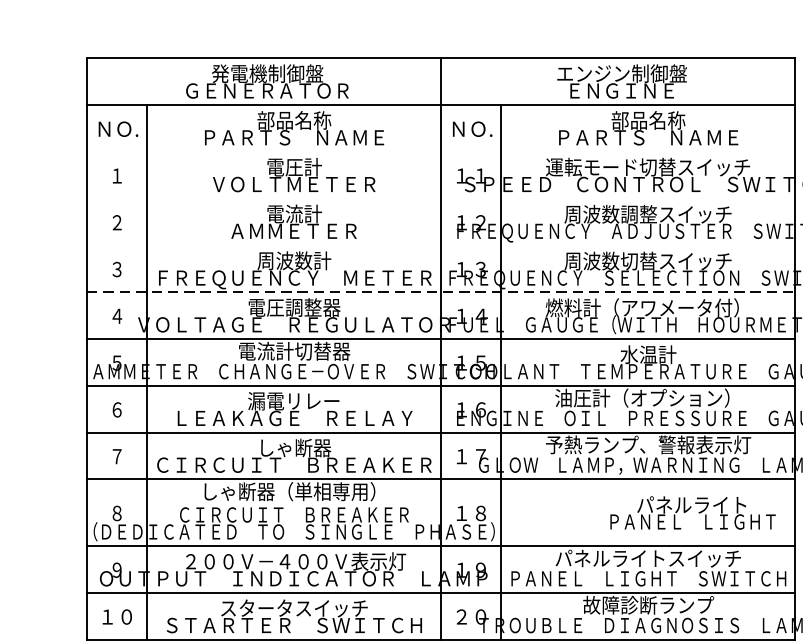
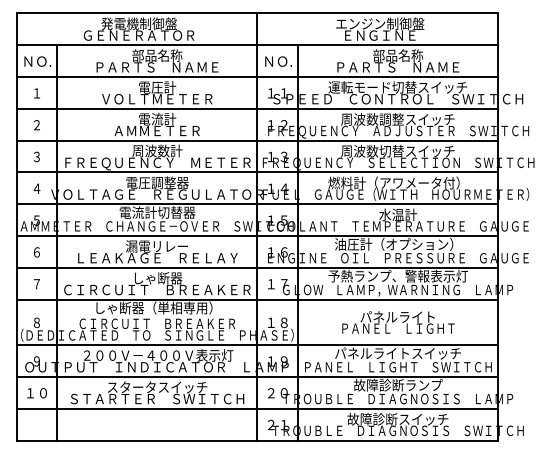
line: (441, 152) -> (257, 77), added
line: (441, 198) -> (257, 108), added
line: (441, 245) -> (257, 140), added
line: (441, 292) -> (257, 172), dashed -> solid
text: (693, 512) -> (398, 322), moved

